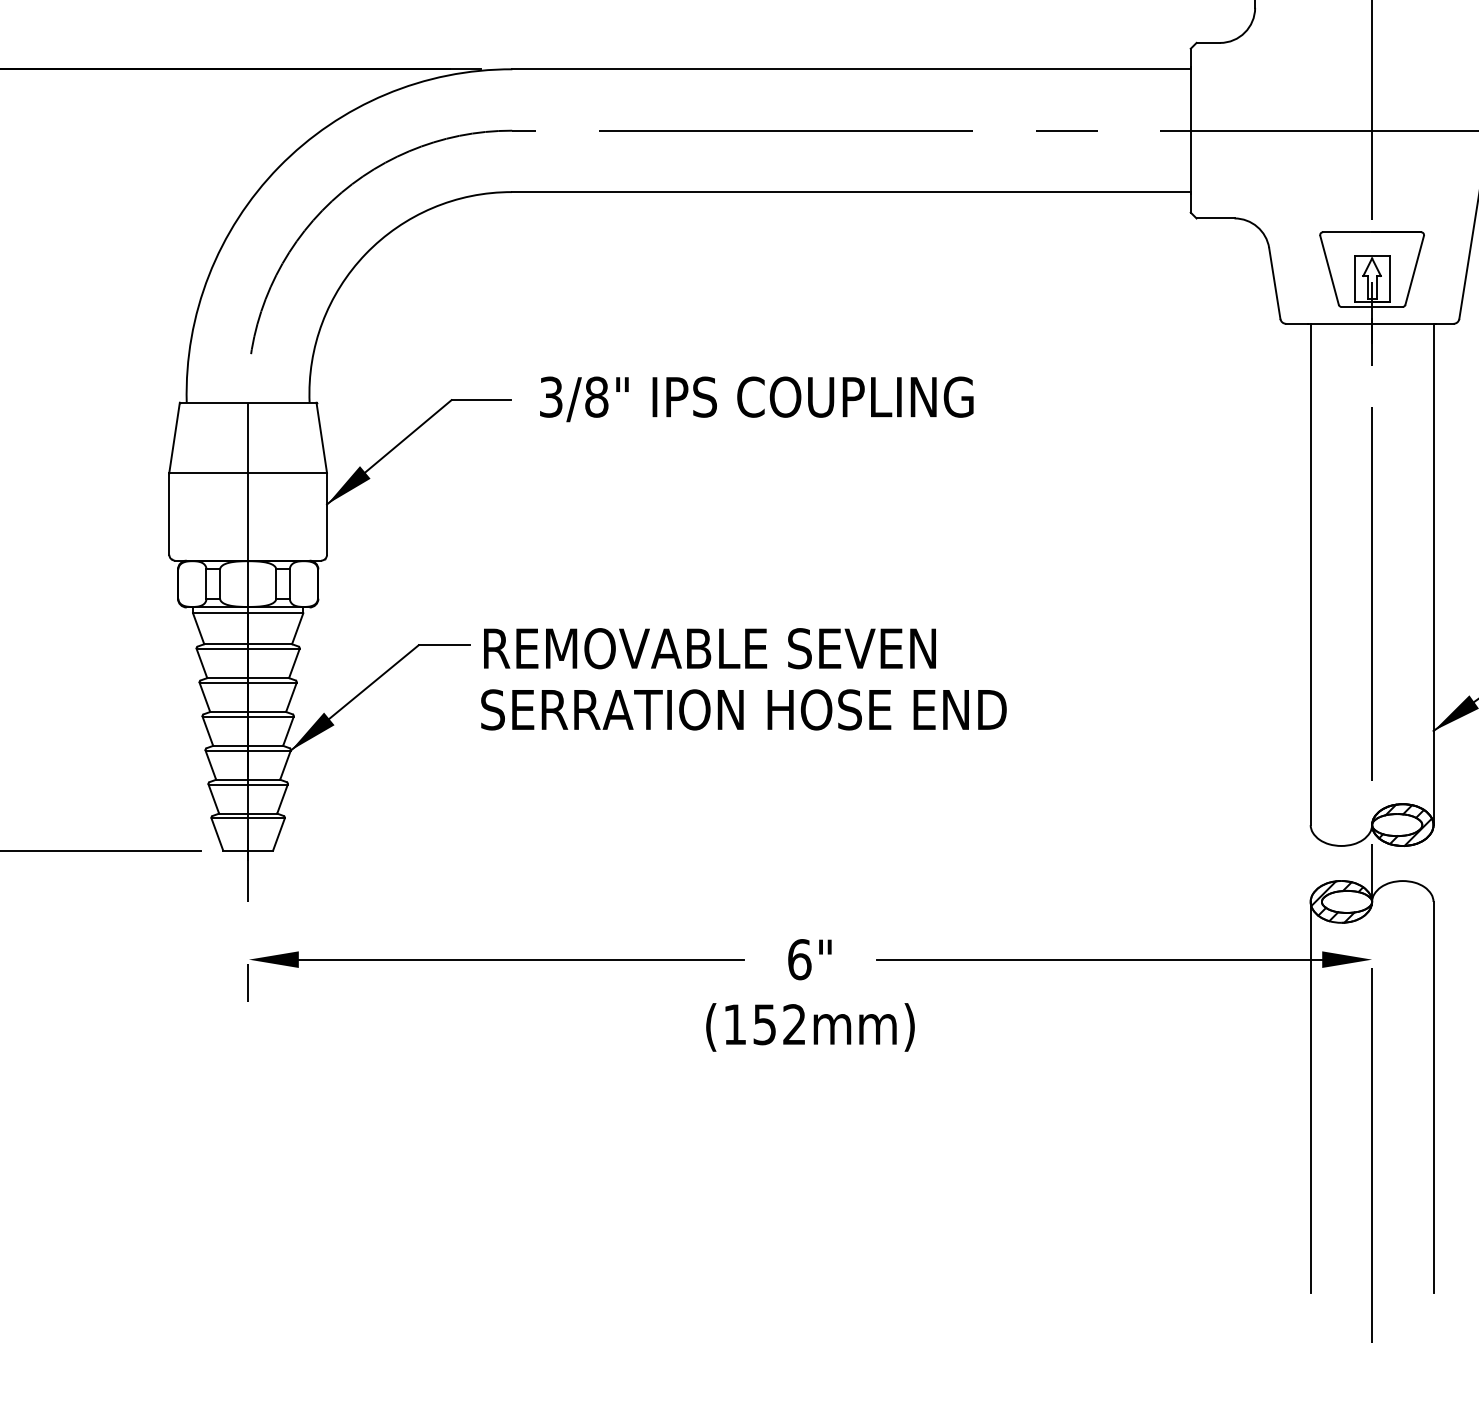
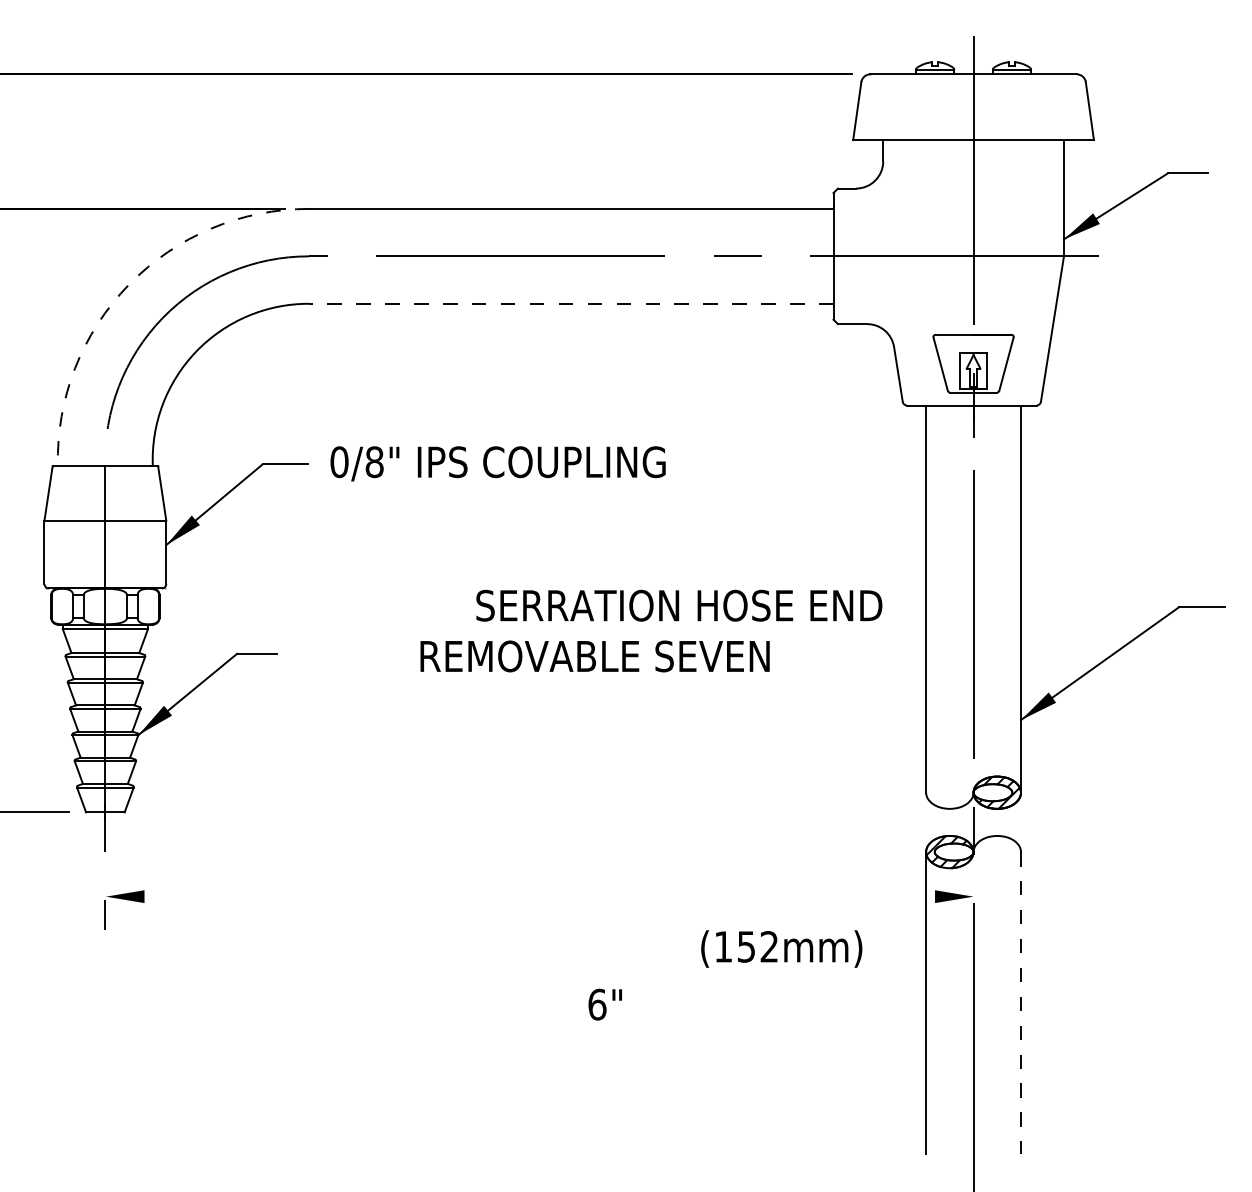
arc: (279, 167) -> (129, 284), solid -> dashed
line: (850, 191) -> (570, 303), solid -> dashed
text: (551, 397) -> (339, 462), 3/8" -> 0/8"
text: (709, 648) -> (594, 656), moved
text: (744, 709) -> (679, 605), moved
line: (521, 959) -> (316, 896), removed
text: (808, 959) -> (604, 1004), moved
line: (1100, 959) -> (763, 896), removed
text: (810, 1026) -> (781, 948), moved
line: (1434, 1097) -> (1021, 1003), solid -> dashed

